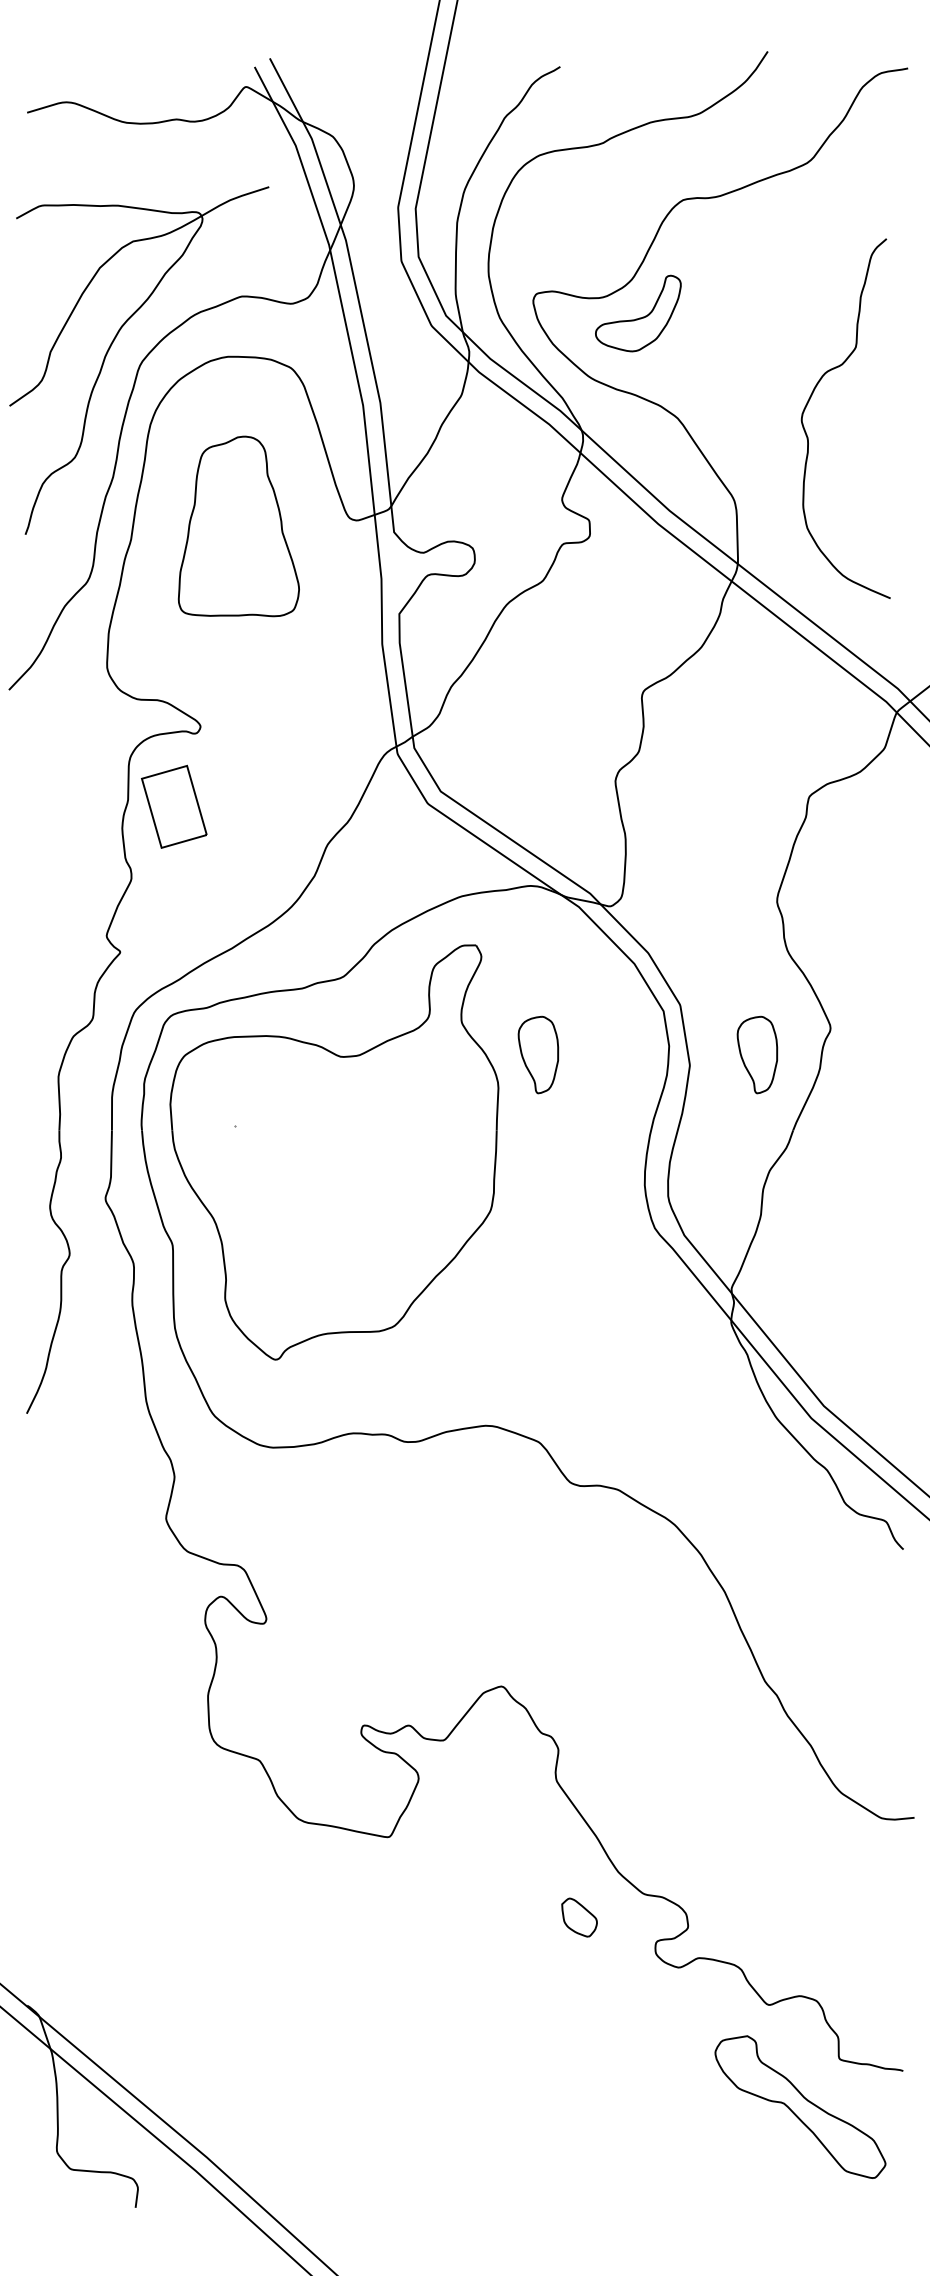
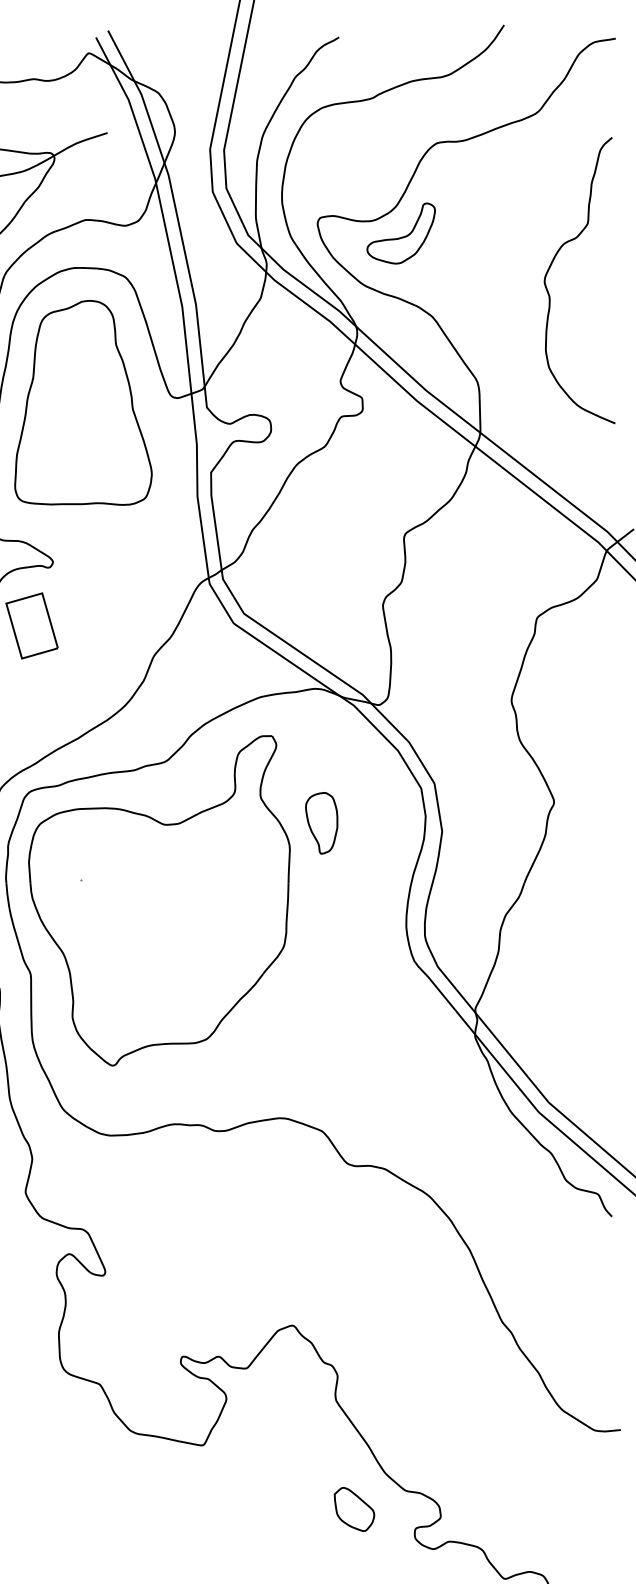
curve: (809, 401) -> (550, 266), moved
part: (238, 526) -> (83, 402), size x1.43
part: (757, 1054) -> (495, 822), removed
part: (579, 1917) -> (354, 1509), size x1.43

